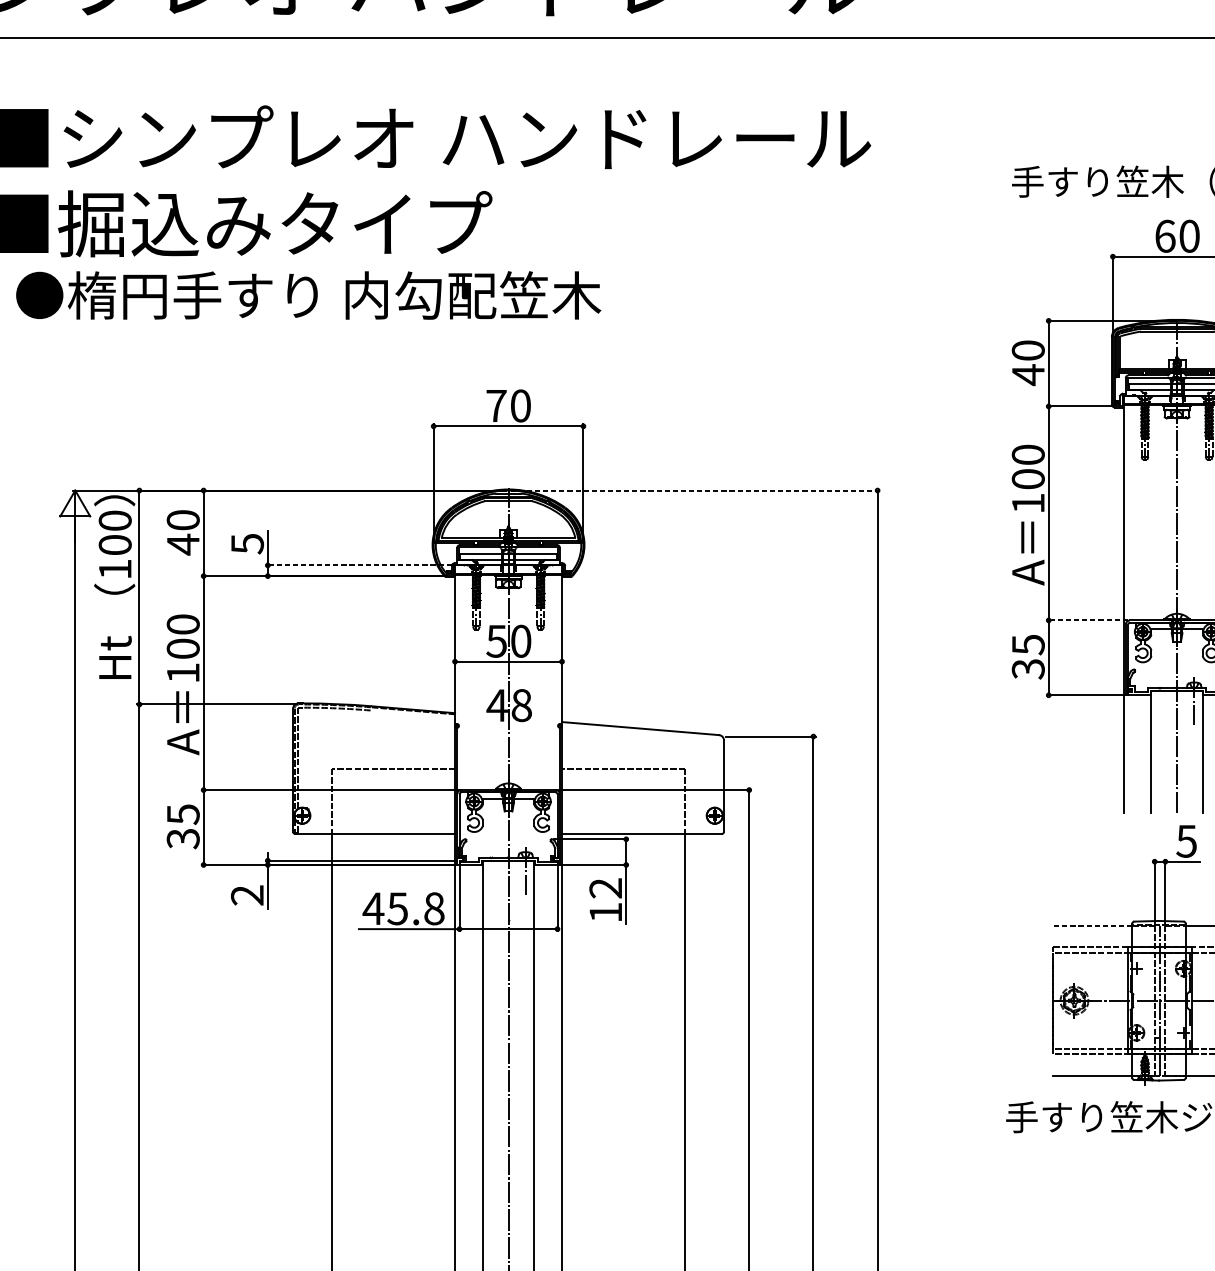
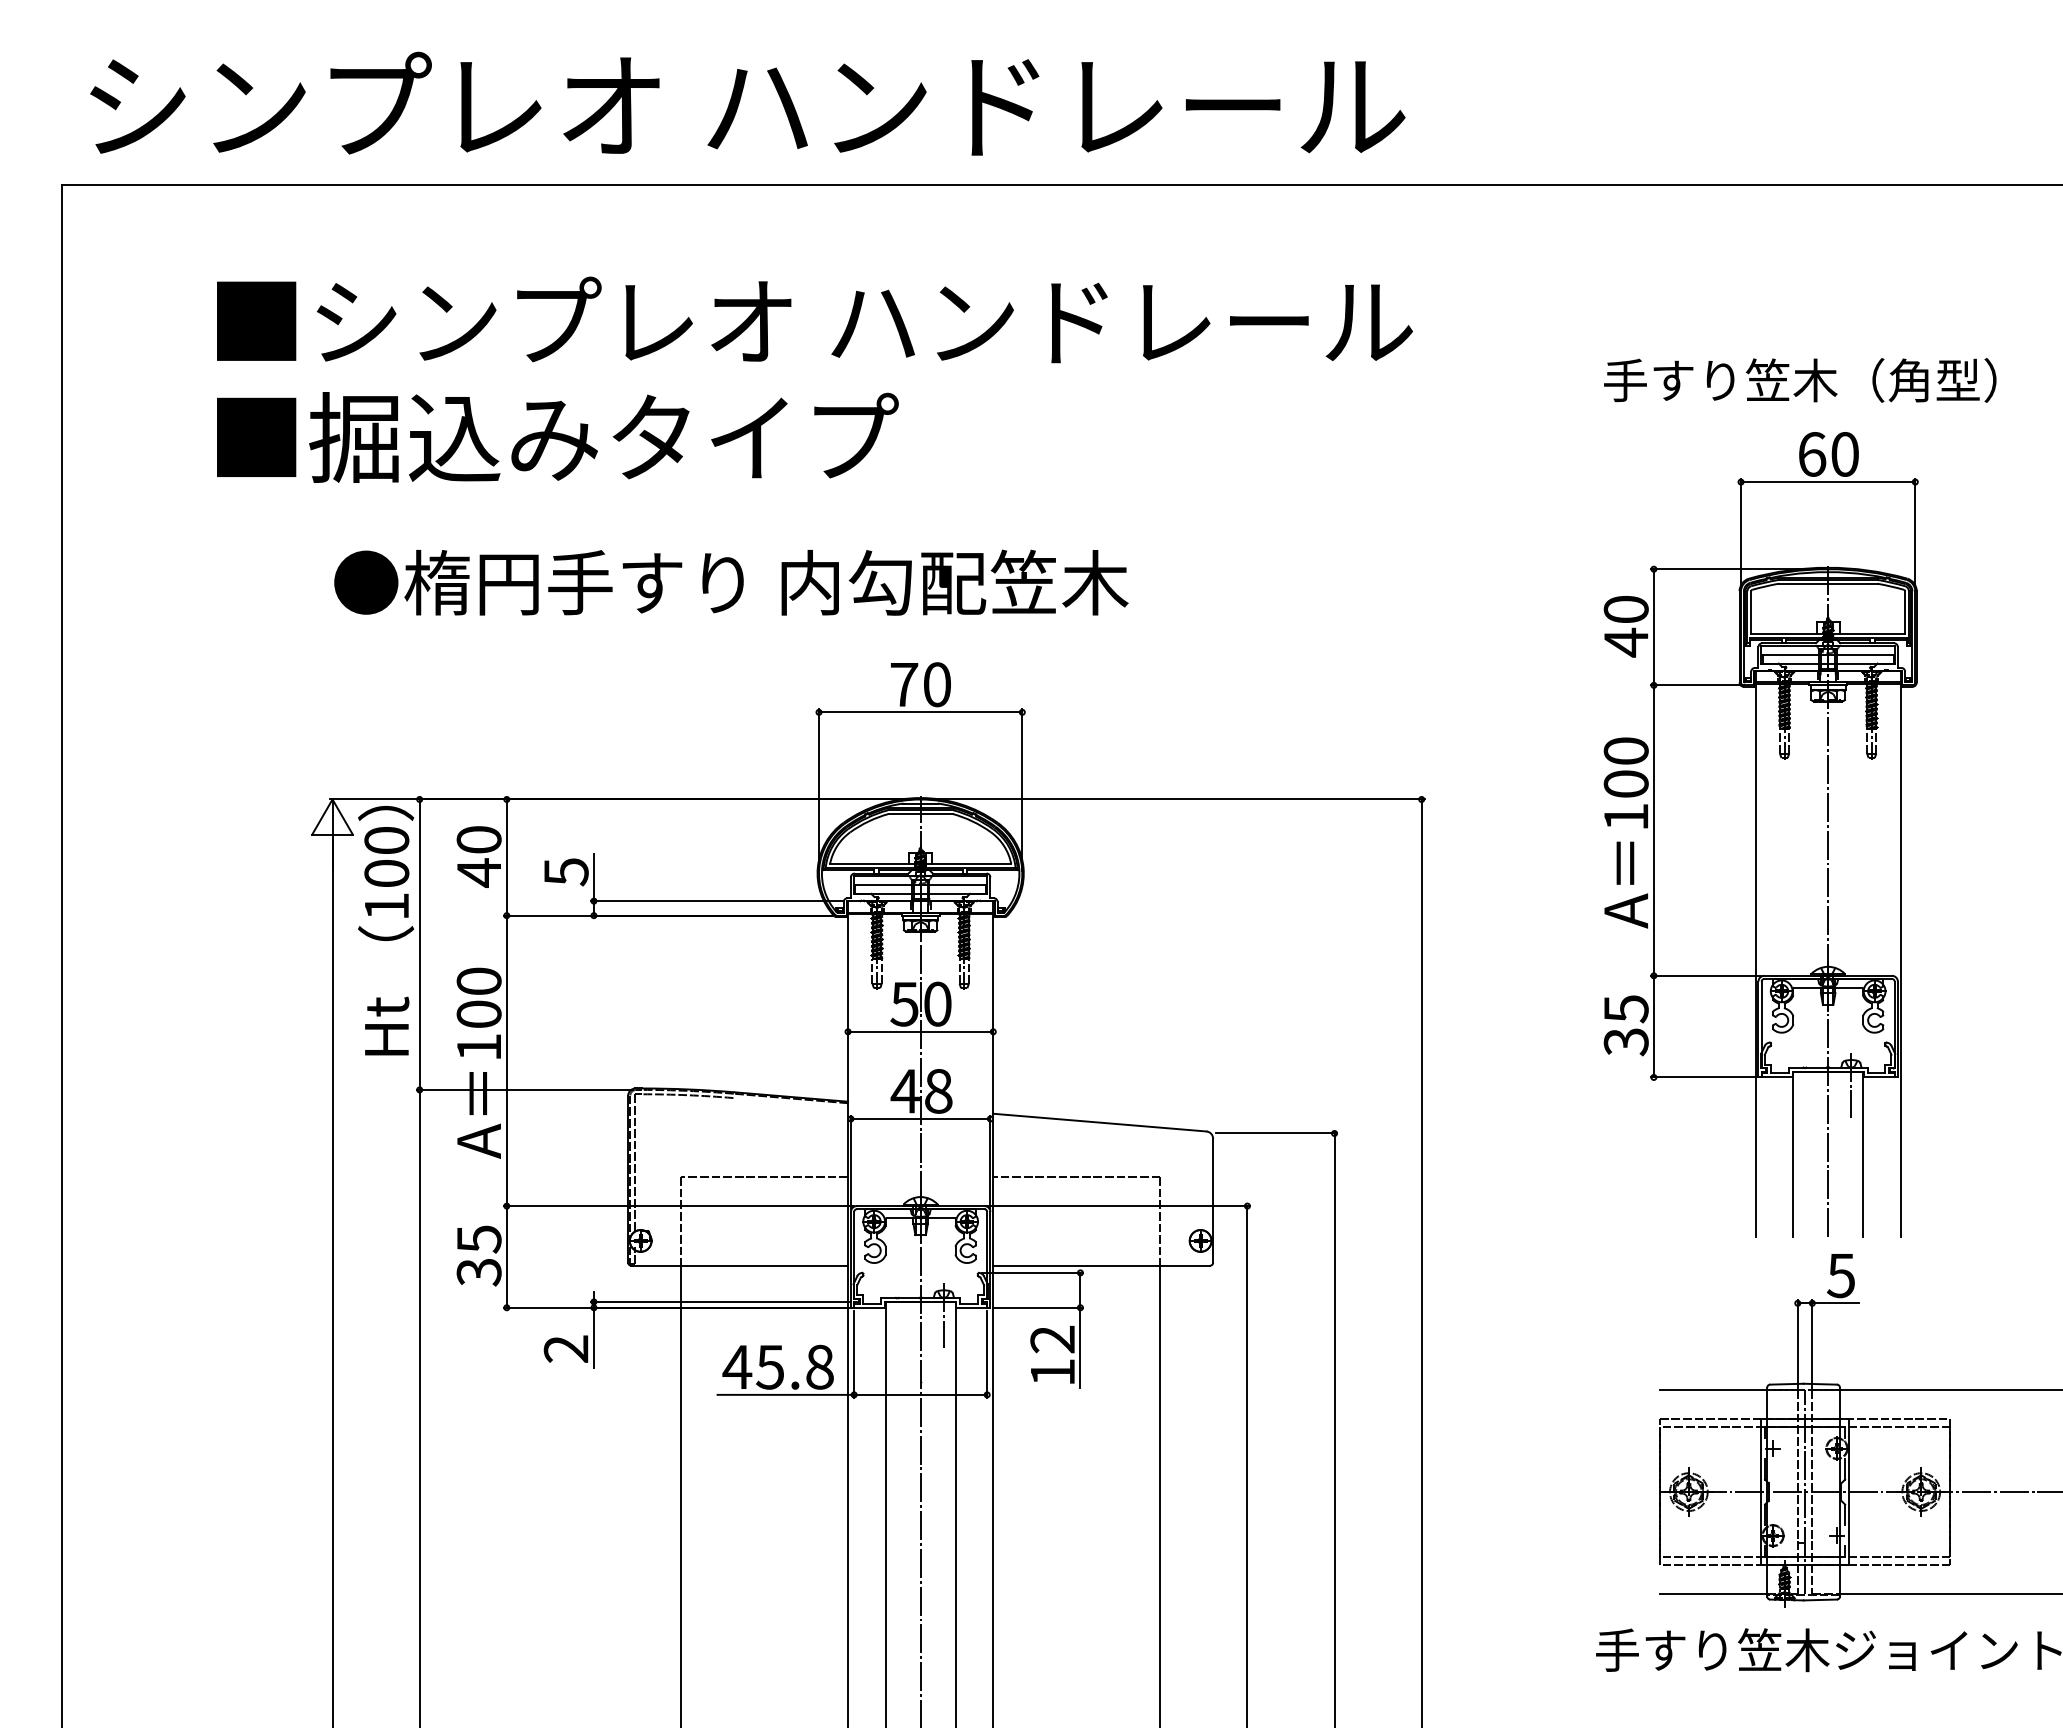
text: (308, 295) -> (731, 582), moved
line: (695, 490) -> (1174, 799), dashed -> solid
line: (358, 565) -> (716, 901), dashed -> solid
line: (1086, 620) -> (1705, 975), dashed -> solid
line: (508, 725) -> (920, 1118), added
line: (1092, 925) -> (1713, 1390), dashed -> solid

